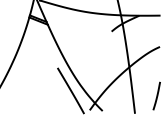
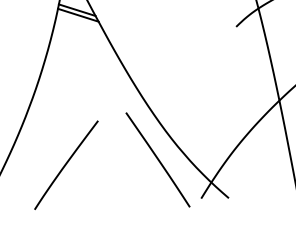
line: (27, 90) -> (64, 165), added

